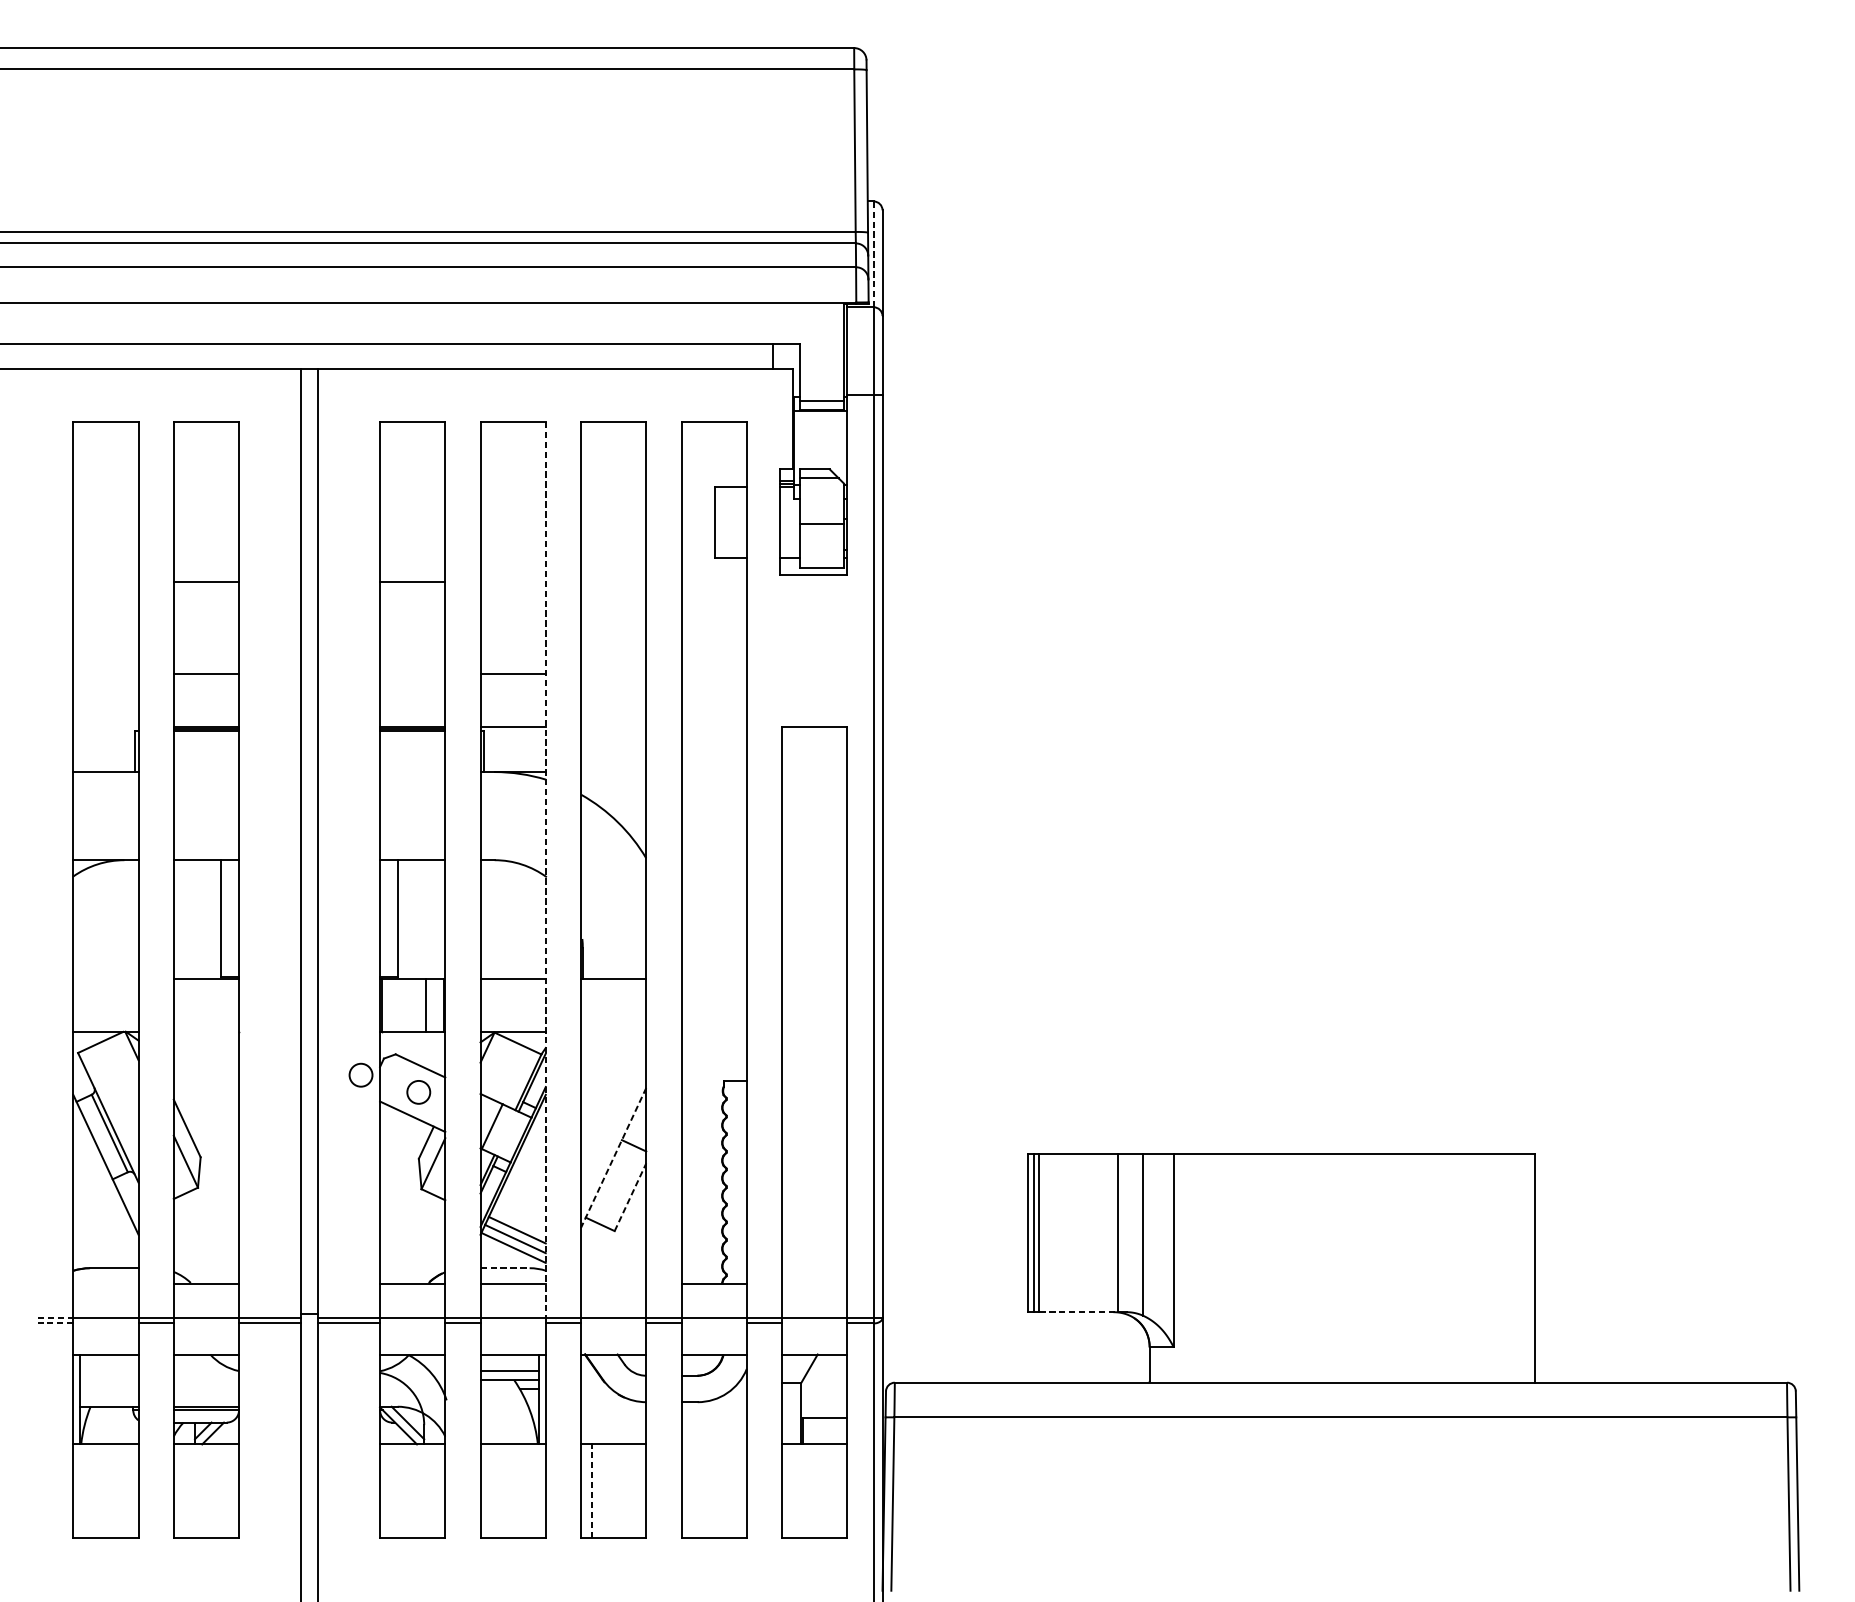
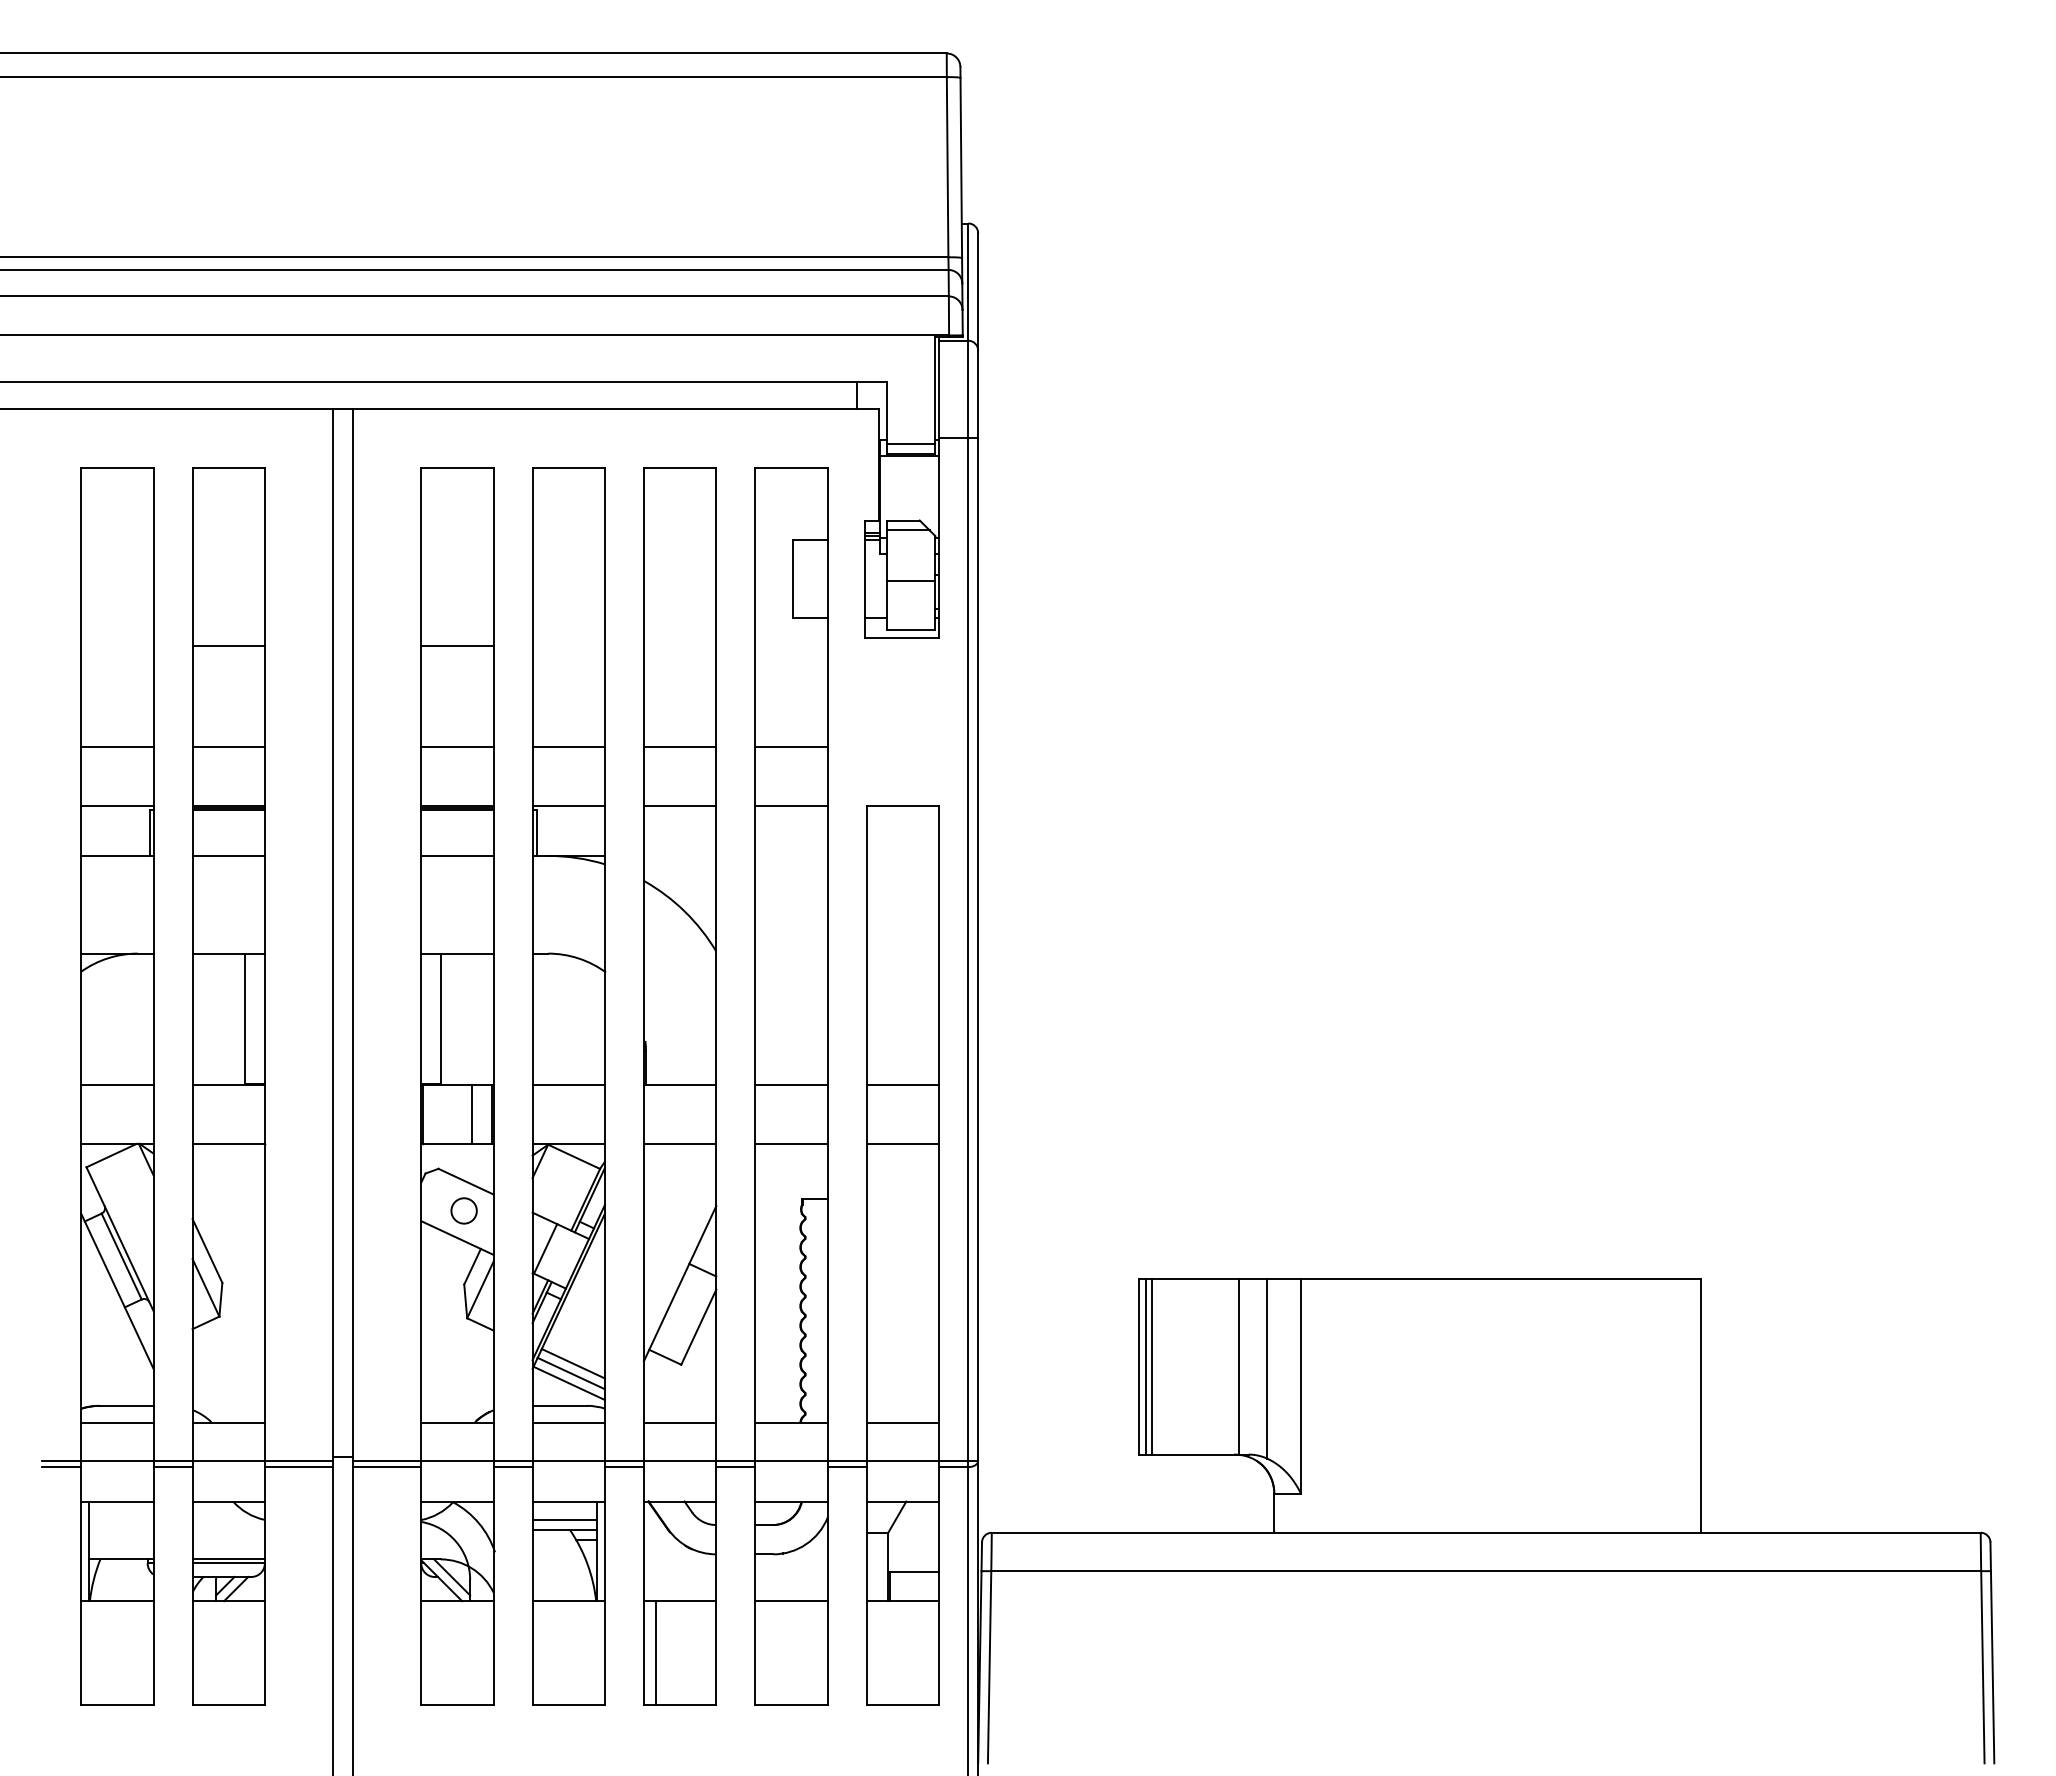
line: (873, 254) -> (968, 282), dashed -> solid
line: (106, 674) -> (117, 747), added
line: (412, 674) -> (457, 747), added
line: (613, 674) -> (680, 747), added
line: (714, 674) -> (791, 747), added
line: (106, 726) -> (117, 805), added
line: (613, 726) -> (680, 805), added
line: (714, 726) -> (791, 805), added
line: (206, 771) -> (228, 855), added
line: (412, 771) -> (457, 855), added
line: (545, 870) -> (604, 964), dashed -> solid
line: (106, 979) -> (117, 1085), added
line: (714, 979) -> (791, 1085), added
line: (814, 979) -> (902, 1085), added
line: (206, 1031) -> (228, 1143), added
line: (613, 1031) -> (680, 1143), added
line: (714, 1031) -> (791, 1143), added
line: (814, 1031) -> (902, 1143), added
circle: (360, 1074) -> (399, 1191), removed
line: (613, 1157) -> (680, 1283), dashed -> solid
line: (631, 1196) -> (699, 1326), dashed -> solid
line: (505, 1267) -> (560, 1405), dashed -> solid
line: (106, 1284) -> (117, 1423), added
line: (613, 1284) -> (680, 1423), added
line: (814, 1284) -> (902, 1423), added
line: (1078, 1312) -> (1195, 1454), dashed -> solid
line: (55, 1317) -> (61, 1460), dashed -> solid
line: (55, 1323) -> (61, 1467), dashed -> solid
line: (714, 1444) -> (791, 1601), added
line: (591, 1490) -> (655, 1652), dashed -> solid

